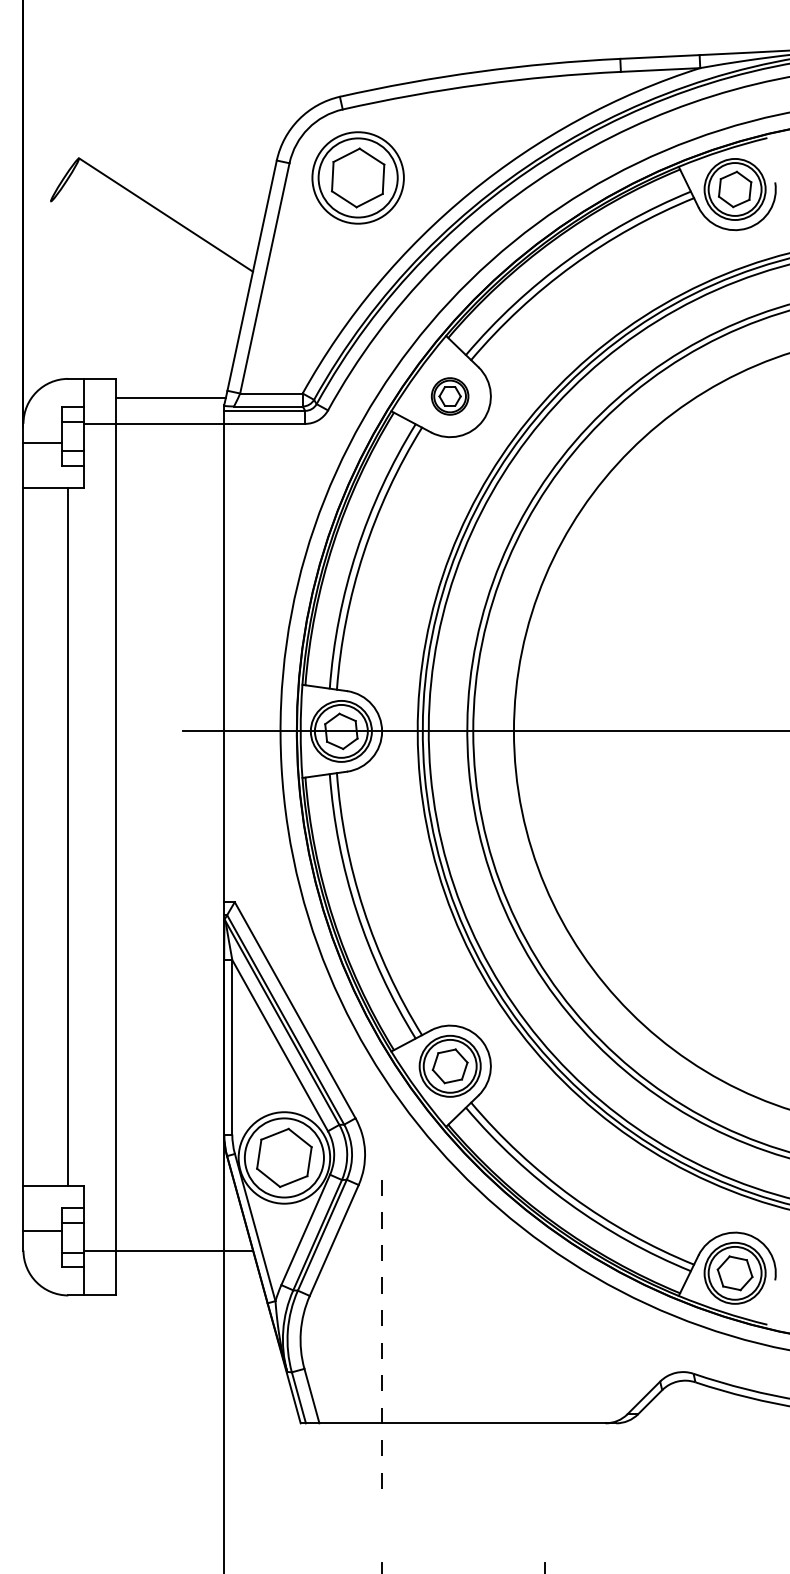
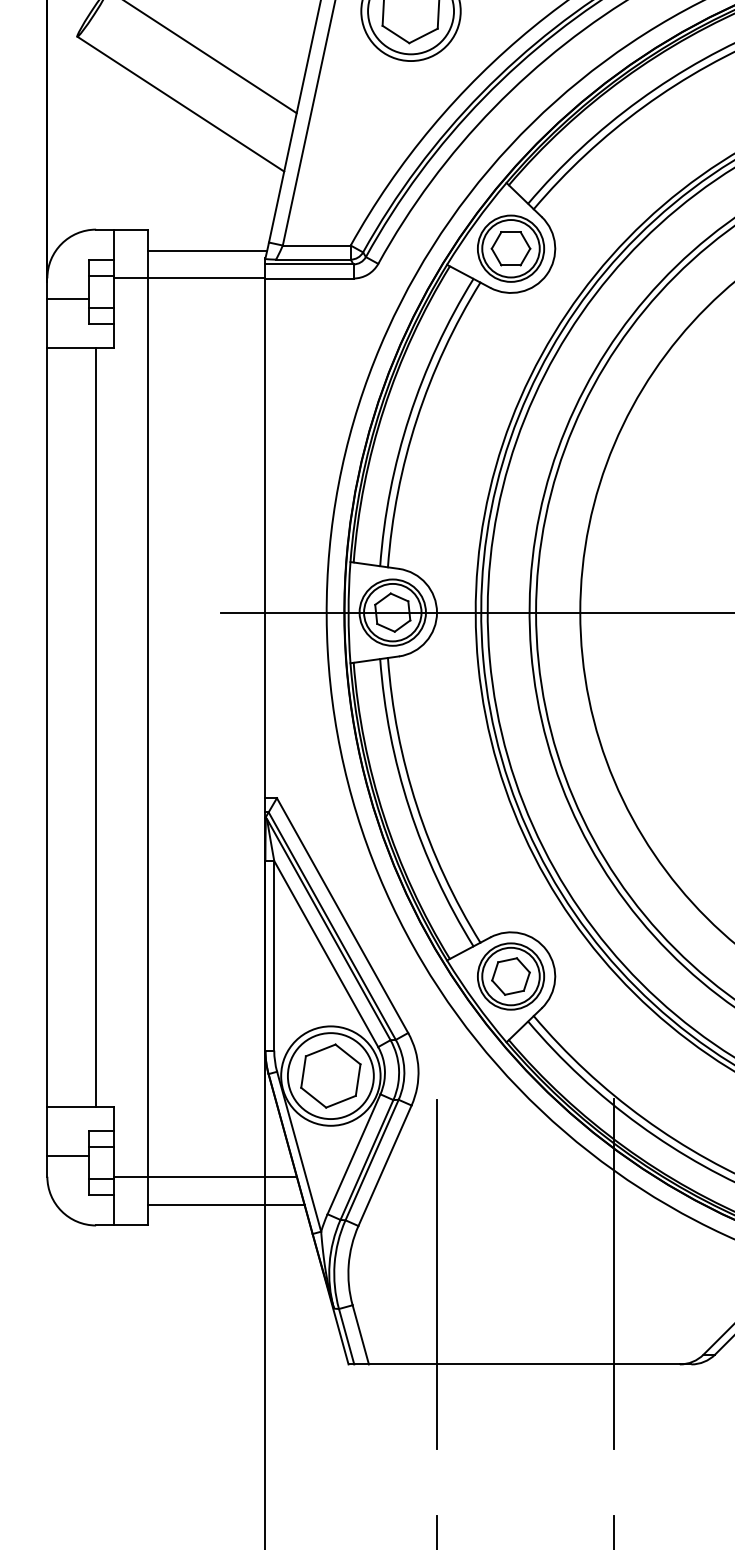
line: (146, 263) -> (181, 104), added
part: (449, 396) -> (510, 248), size x1.67
line: (188, 1276) -> (226, 1204), added
line: (382, 1340) -> (437, 1274), dashed -> solid
line: (544, 1340) -> (613, 1274), added

